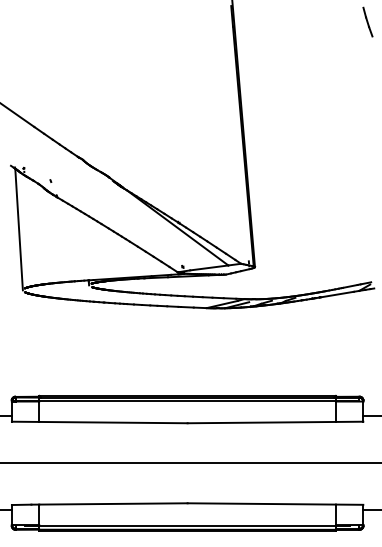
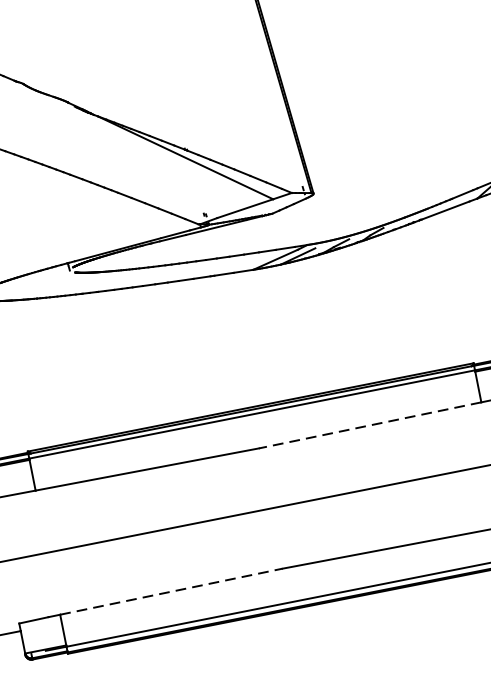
line: (261, 422) -> (369, 425), solid -> dashed
line: (113, 503) -> (171, 591), solid -> dashed

